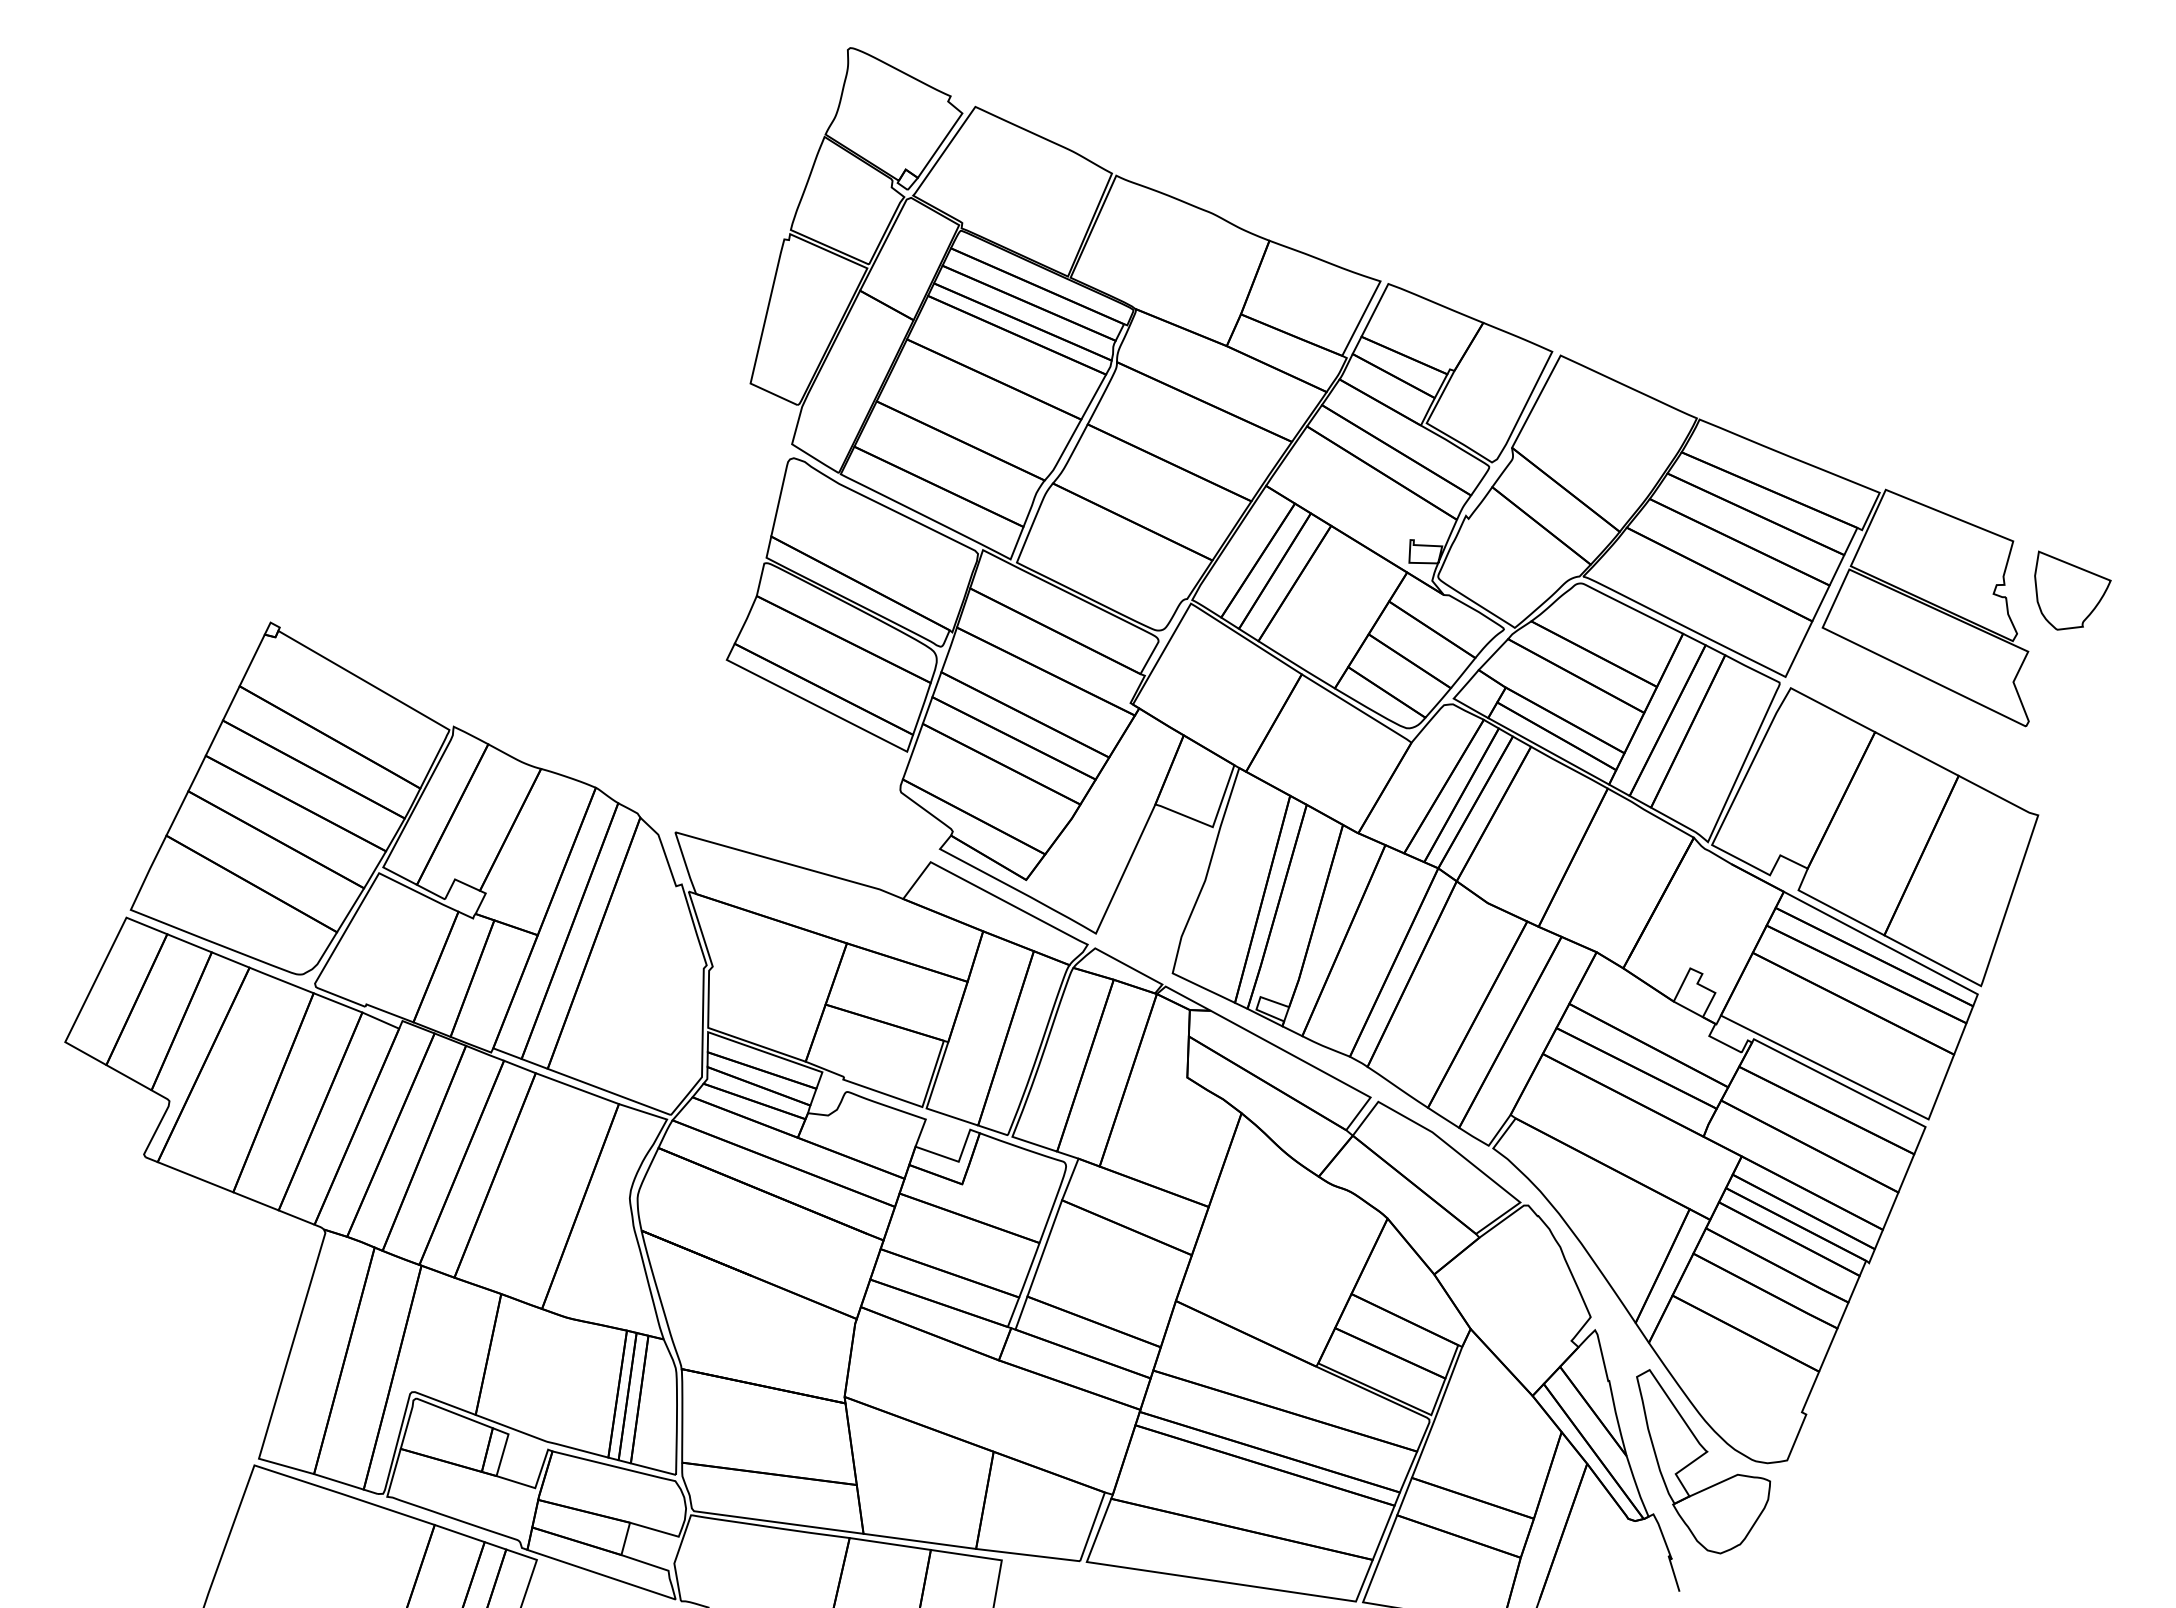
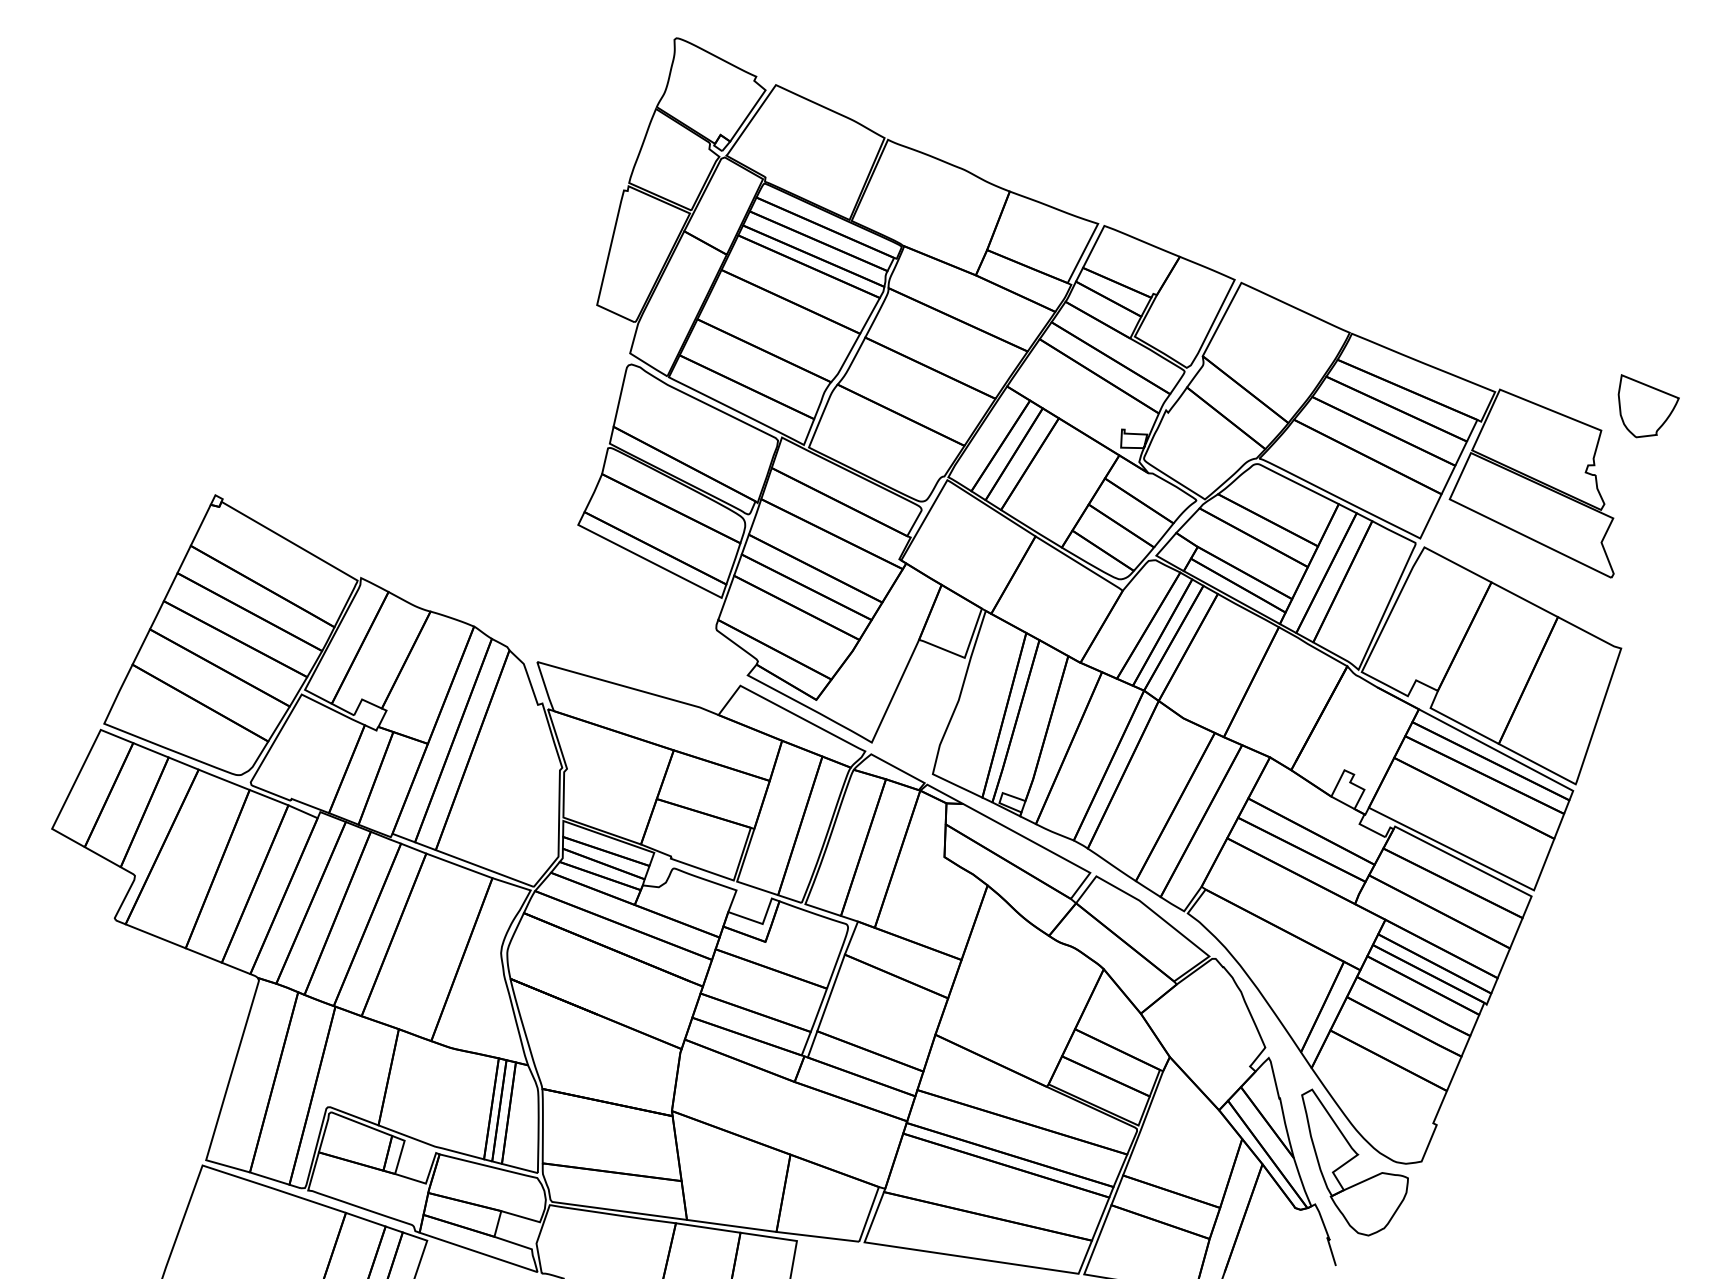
part: (2072, 590) -> (1648, 406), moved

